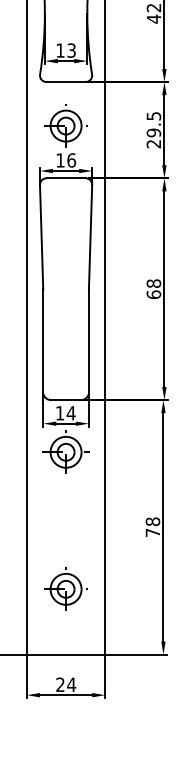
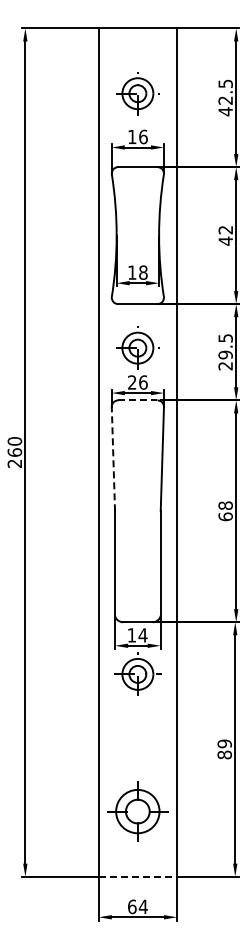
text: (71, 50) -> (143, 272), 13 -> 18
text: (60, 160) -> (132, 382), 16 -> 26
line: (65, 178) -> (137, 400), solid -> dashed
line: (41, 236) -> (113, 458), solid -> dashed
text: (152, 527) -> (224, 749), 78 -> 89
part: (65, 588) -> (137, 810), size x1.4
line: (66, 654) -> (138, 876), solid -> dashed
text: (60, 684) -> (132, 906), 24 -> 64

